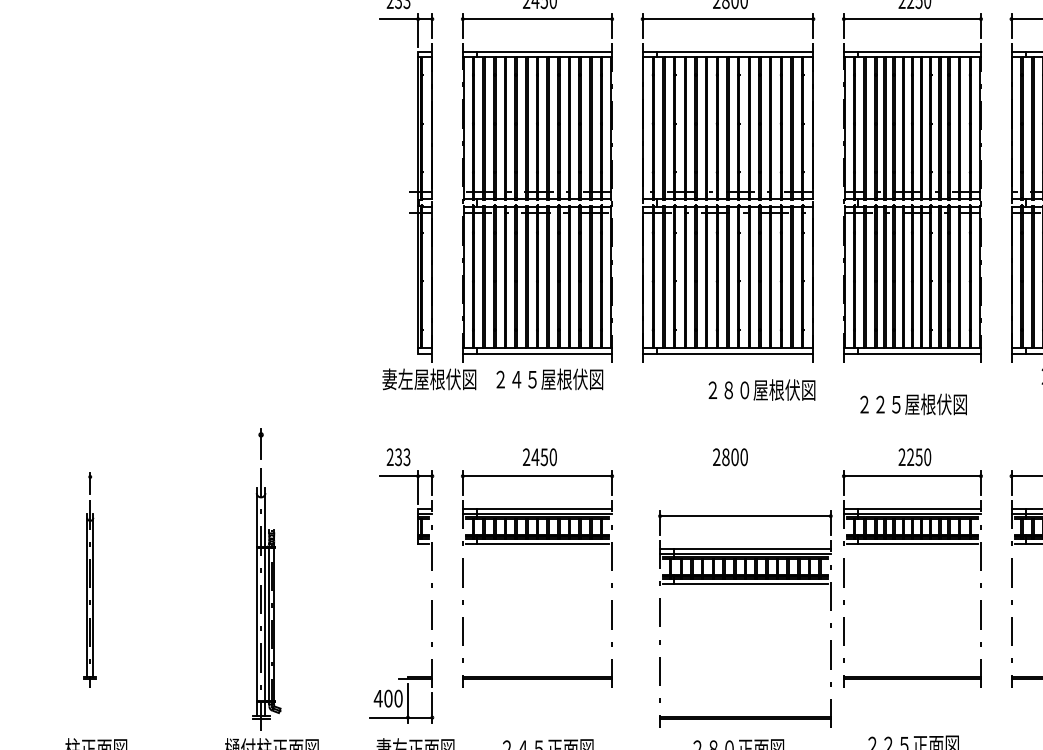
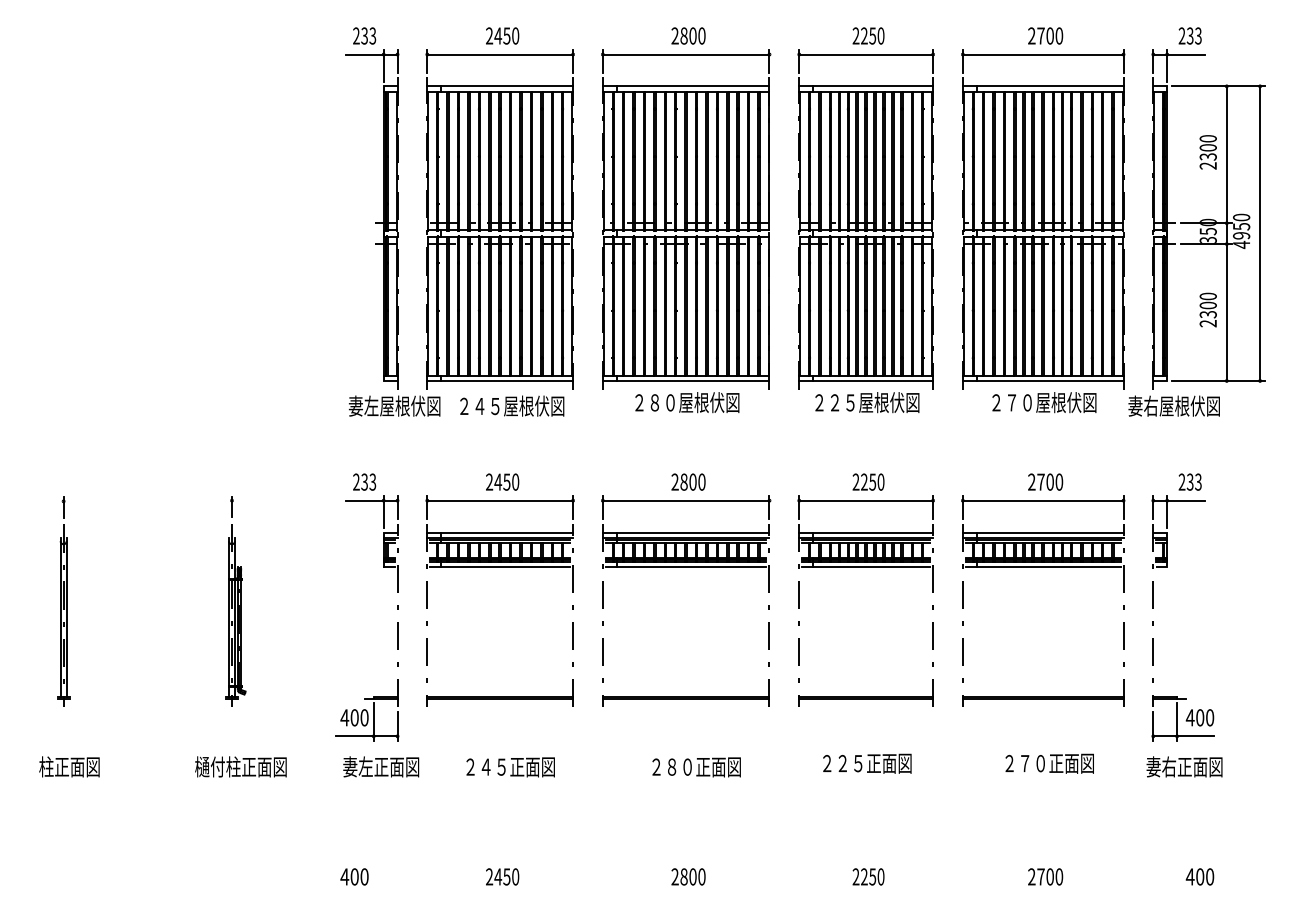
text: (762, 389) -> (687, 402), moved
text: (913, 404) -> (867, 402), moved
part: (266, 579) -> (235, 601), size x0.71
part: (745, 584) -> (686, 567), moved

